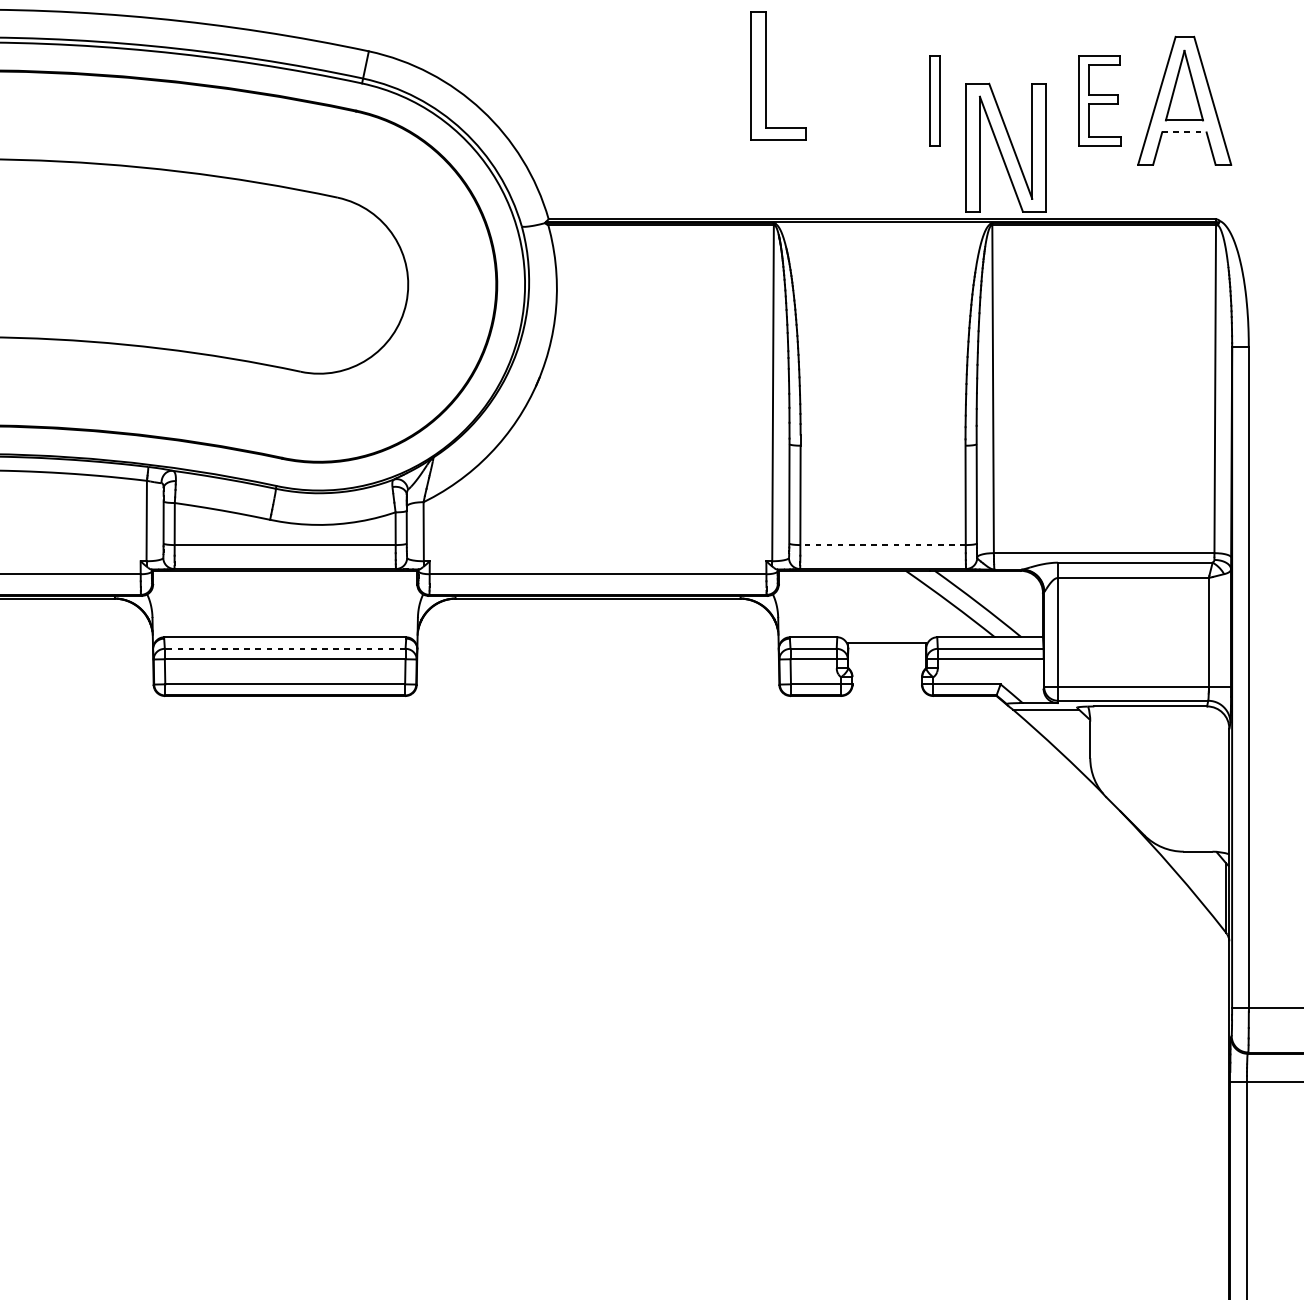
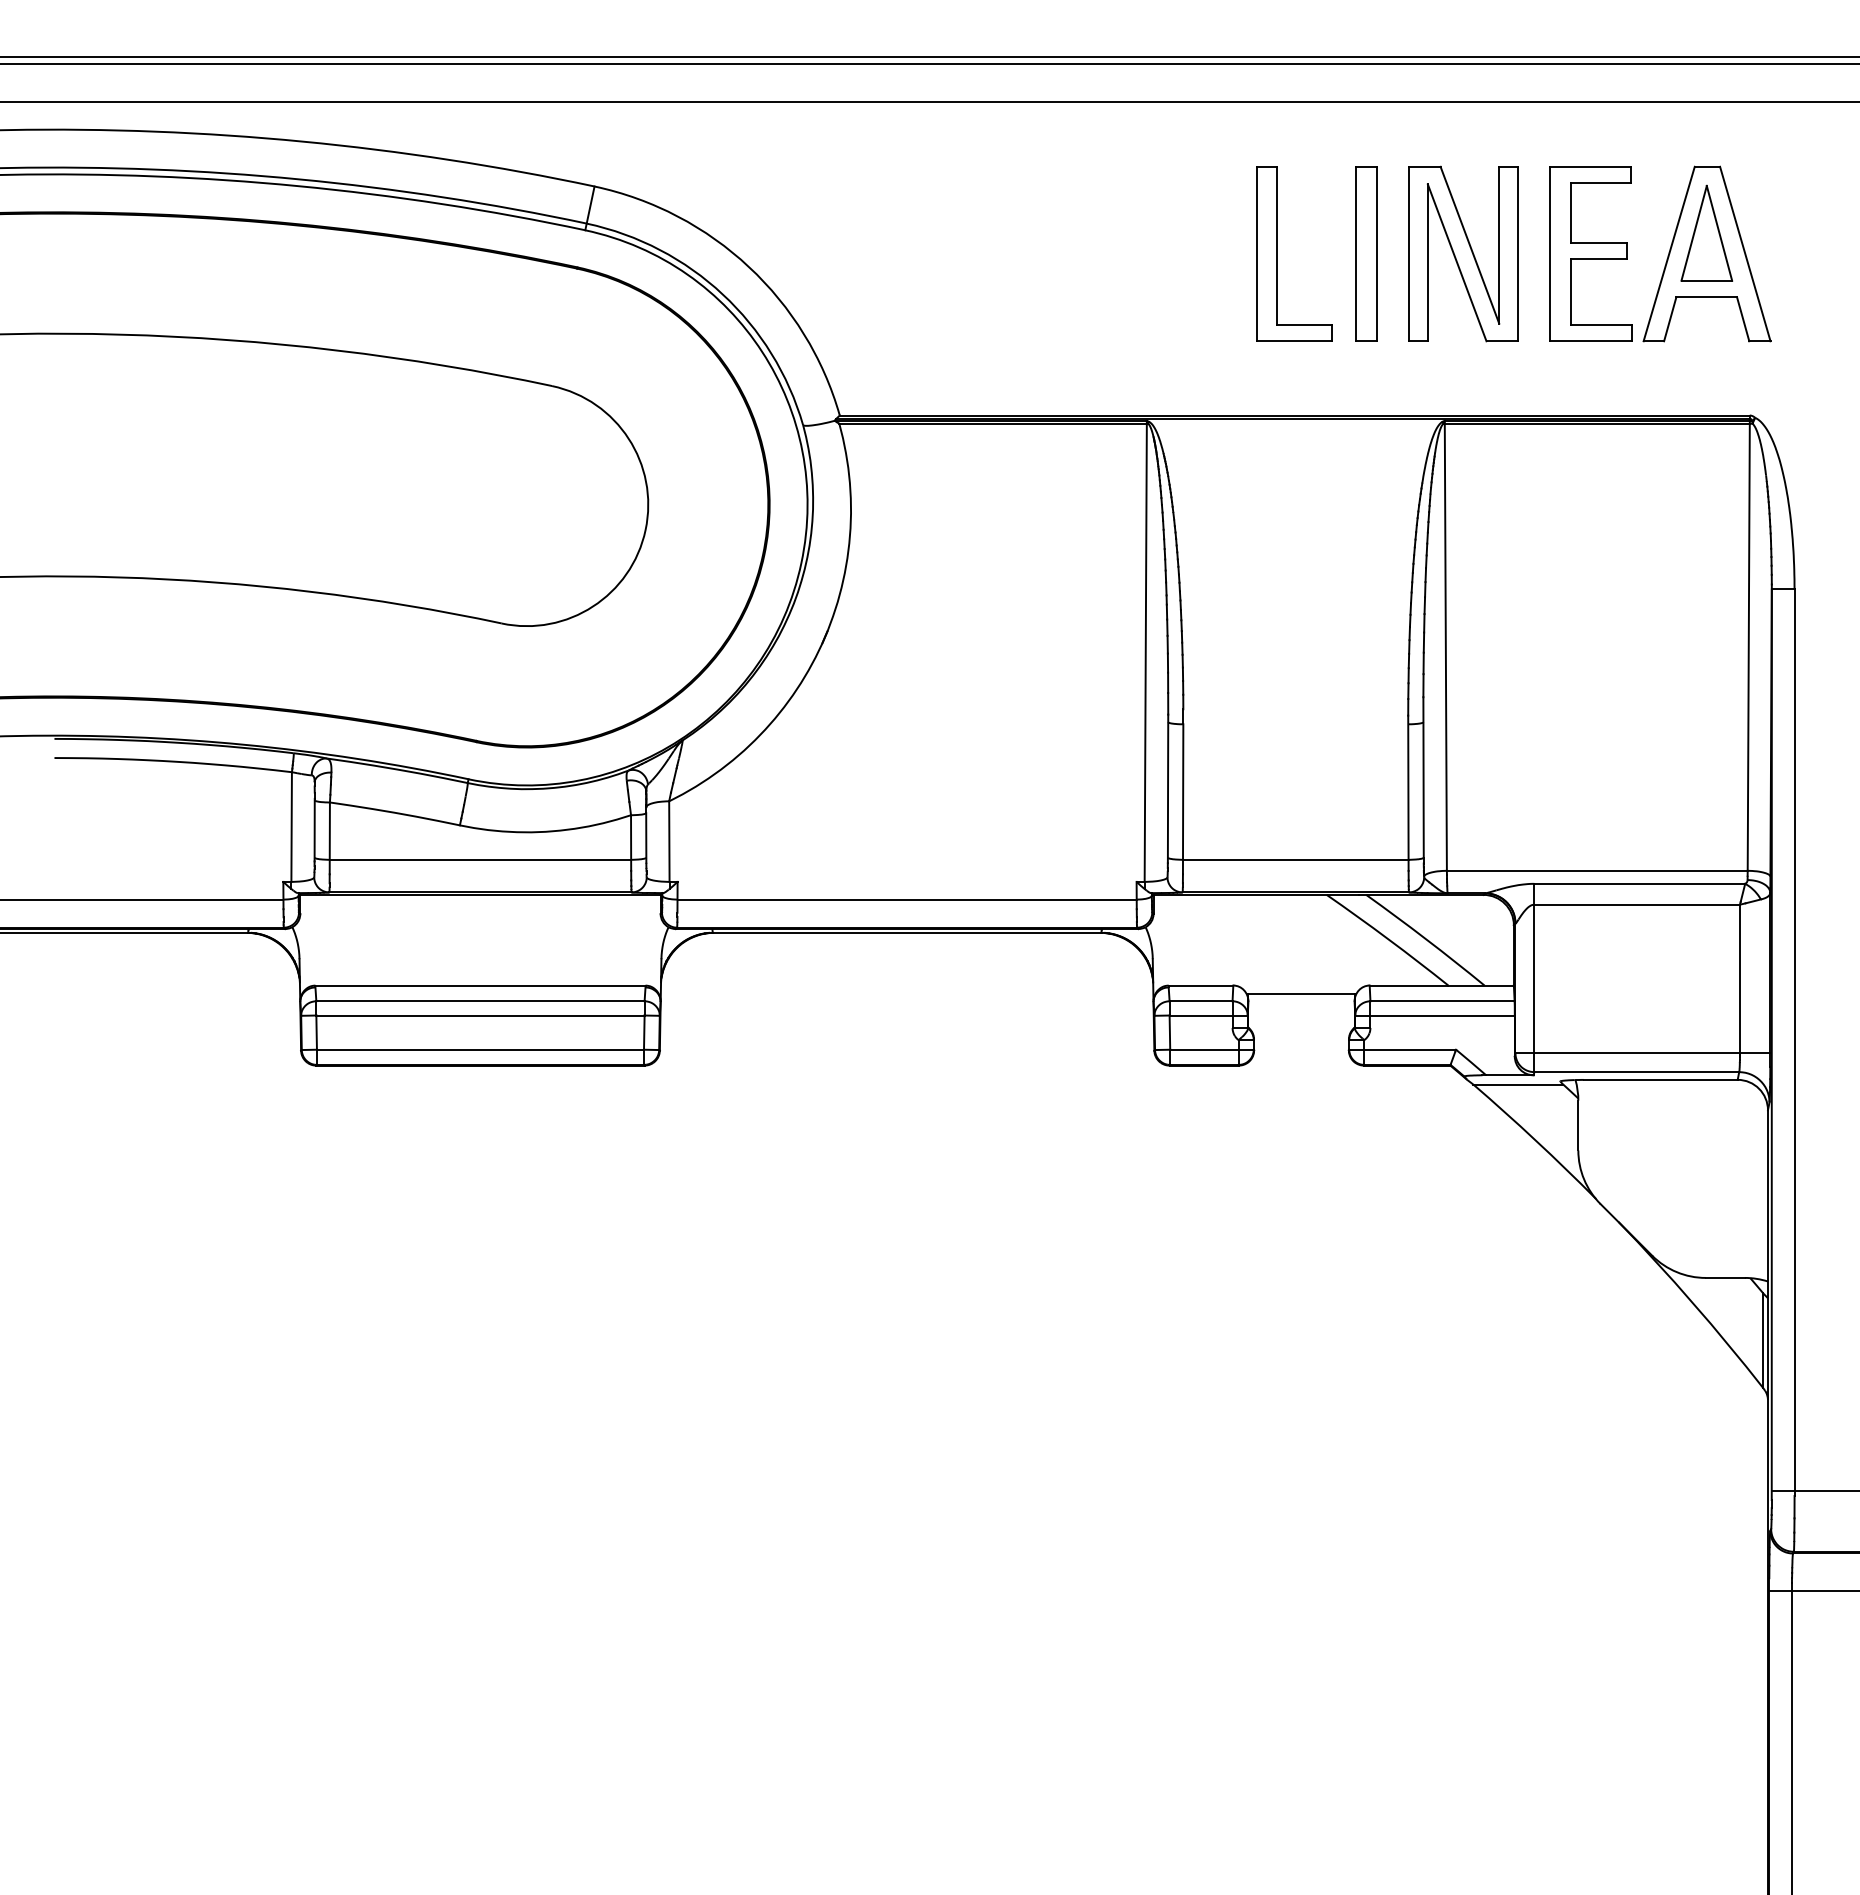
part: (766, 75) -> (1277, 253), moved
part: (934, 100) -> (1366, 253), size x1.43
part: (1099, 100) -> (1590, 253), size x1.43
line: (1184, 132) -> (1707, 297), dashed -> solid
part: (1006, 147) -> (1463, 253), moved
line: (882, 544) -> (1295, 859), dashed -> solid
line: (284, 648) -> (479, 1001), dashed -> solid

